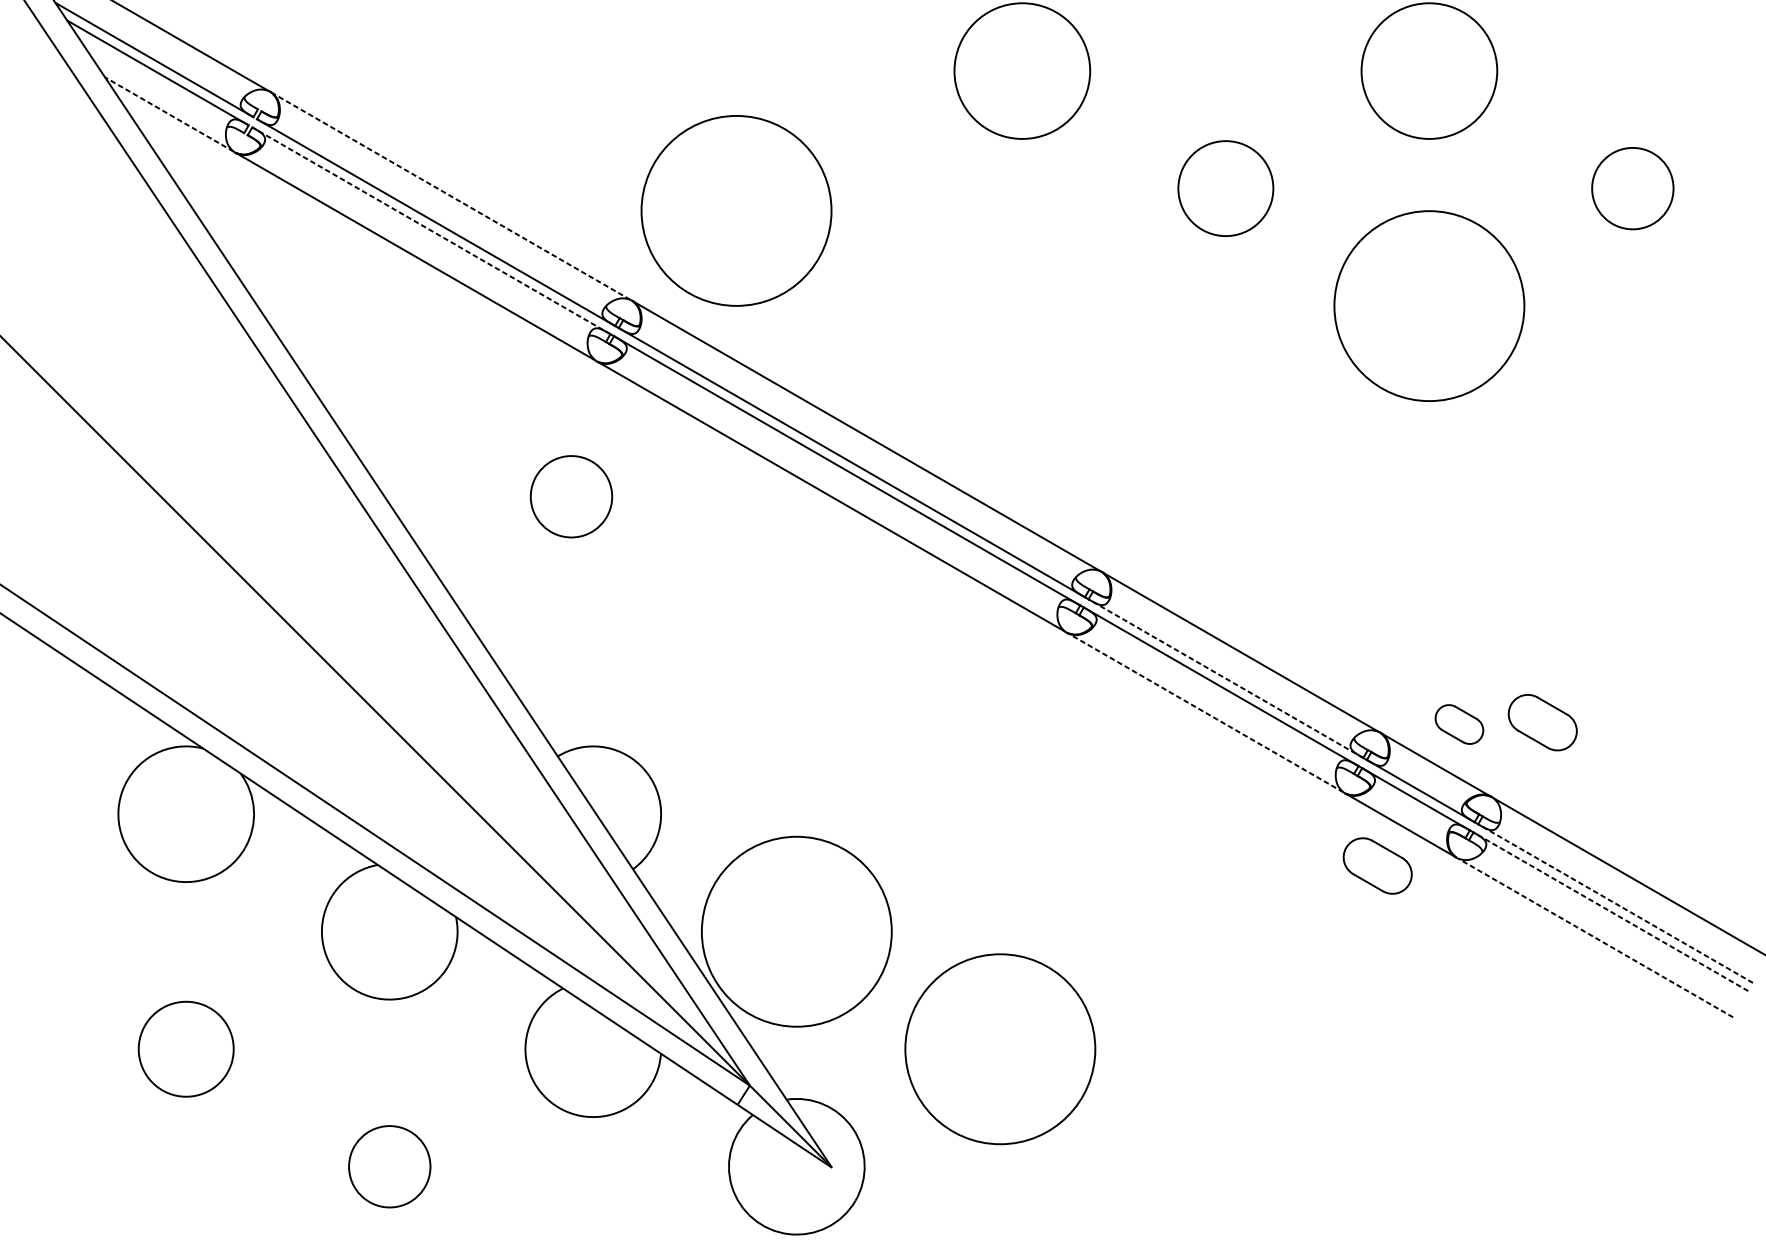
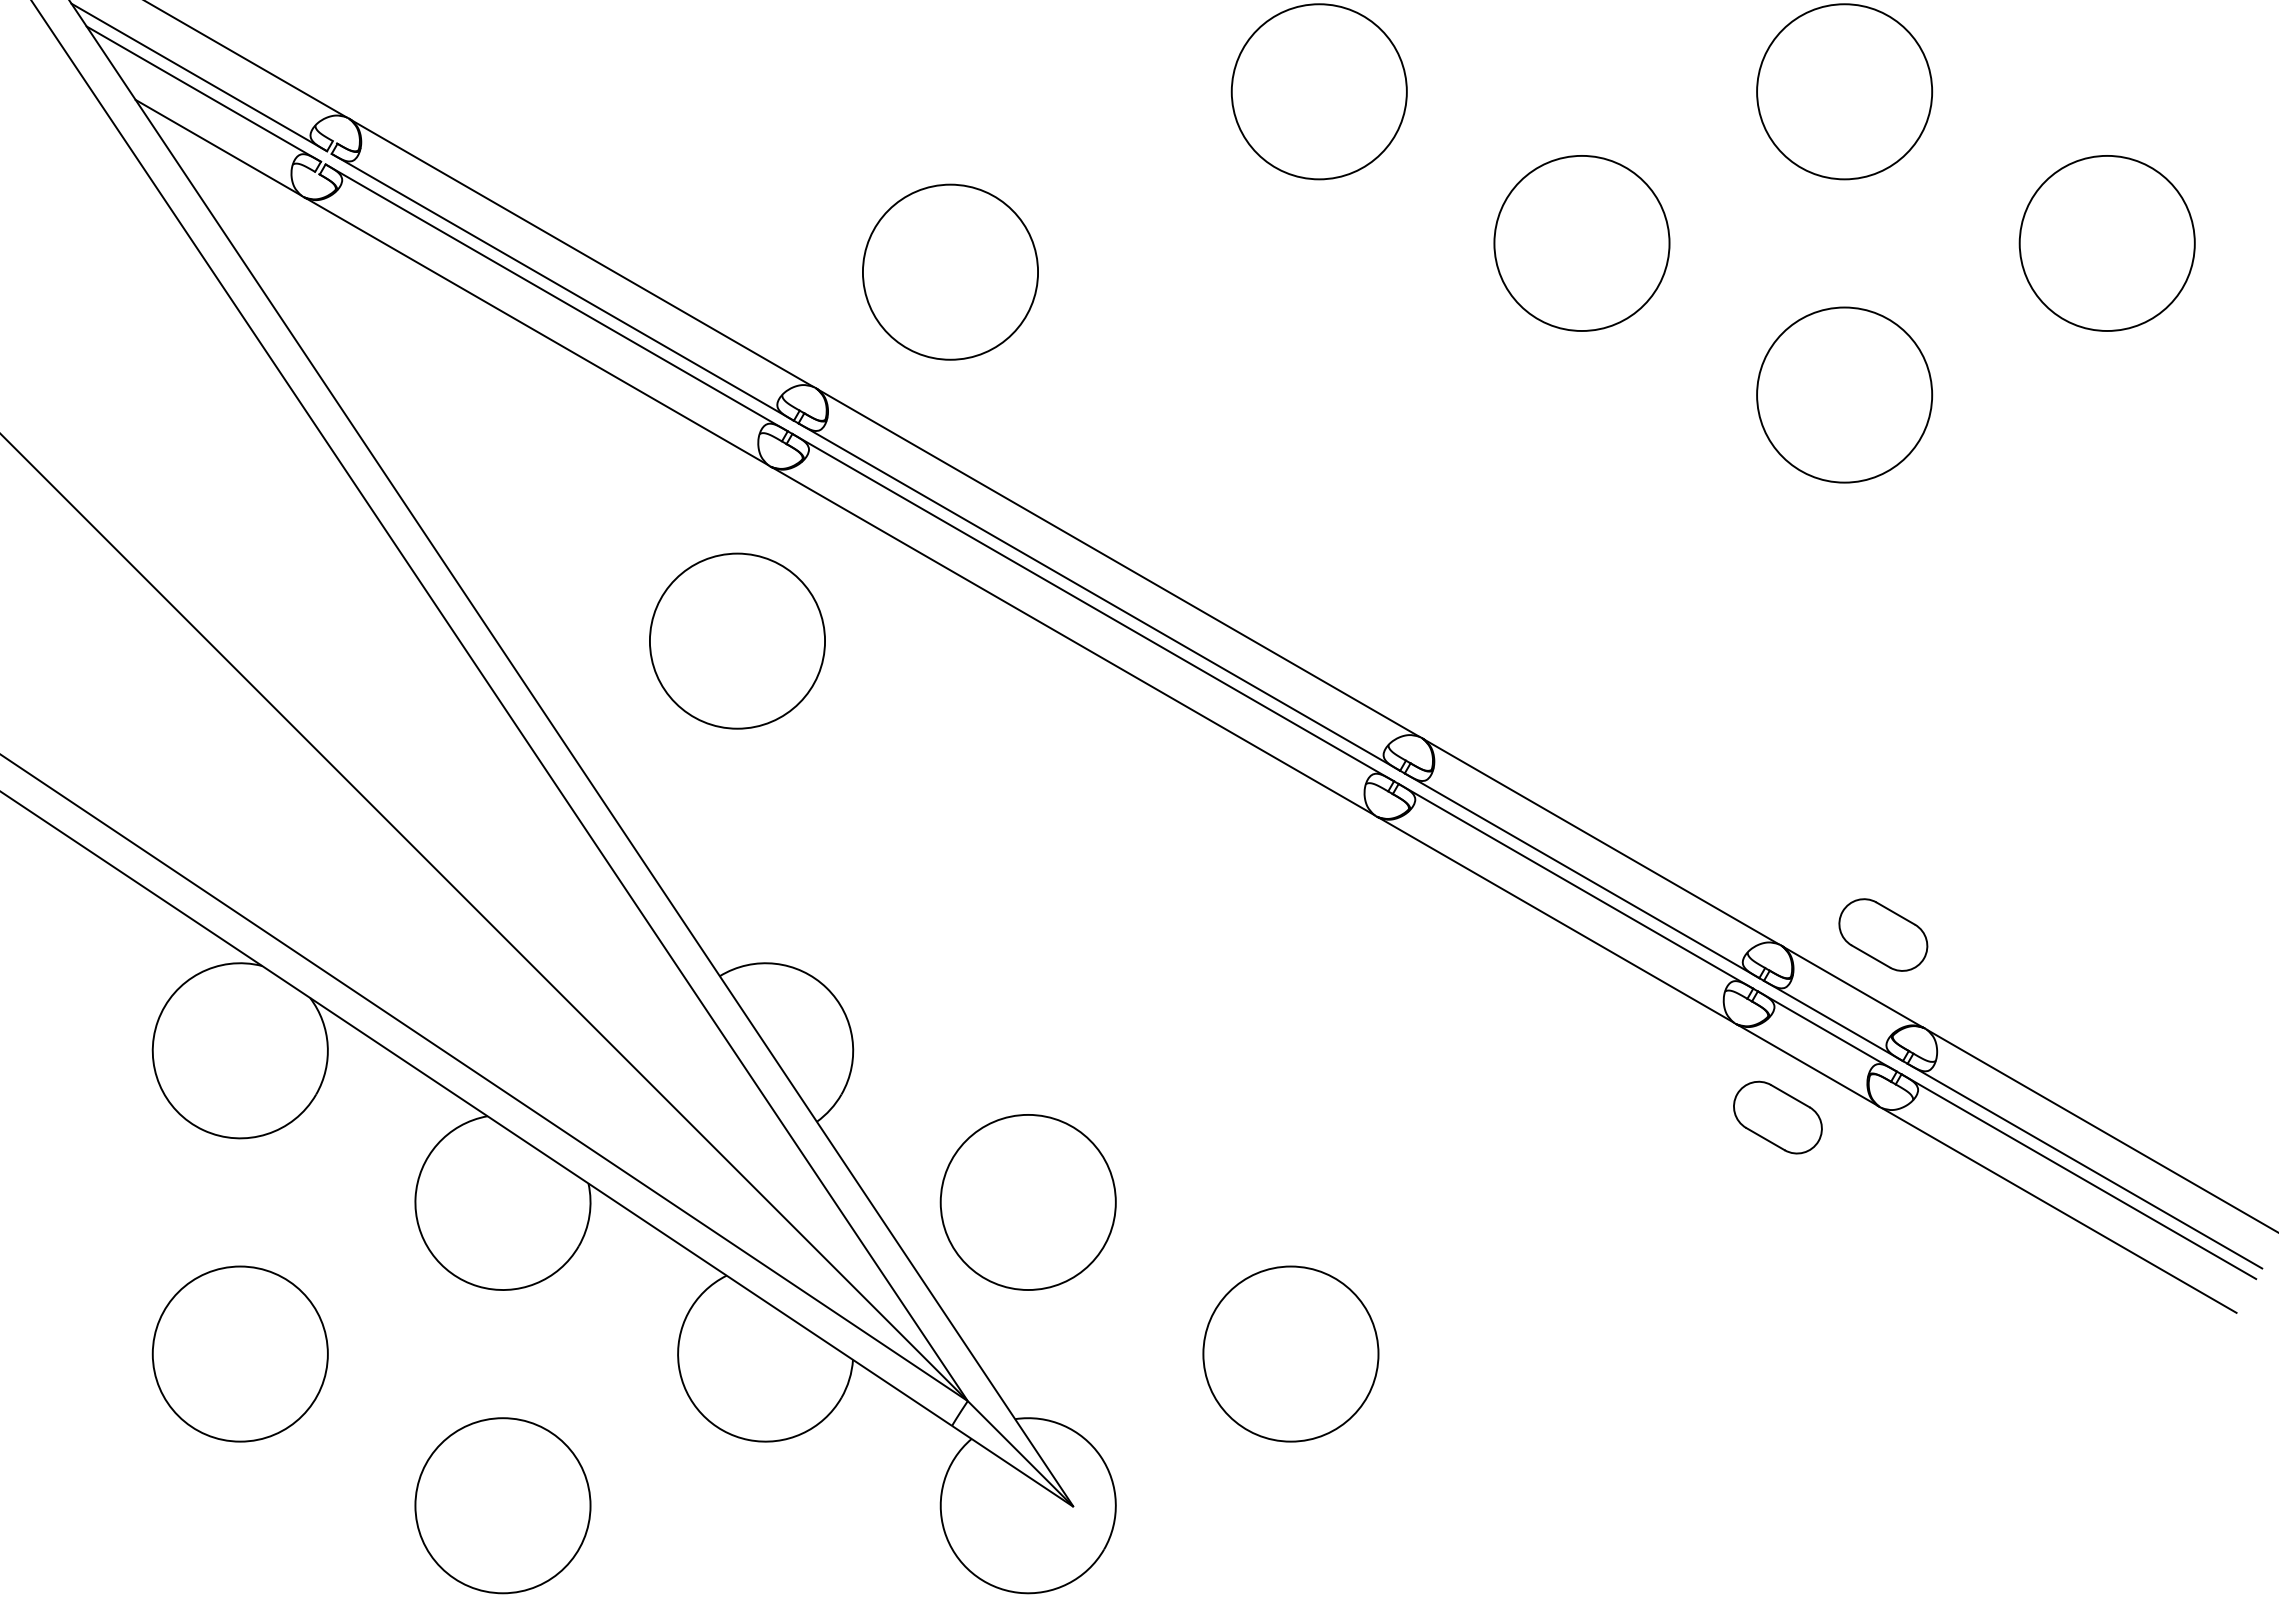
line: (169, 114) -> (218, 147), dashed -> solid
circle: (1225, 187) -> (1581, 242), size x1.43
circle: (1632, 188) -> (2106, 243), size x1.67
line: (451, 196) -> (582, 253), dashed -> solid
circle: (736, 210) -> (950, 271), size x0.71
line: (431, 230) -> (556, 297), dashed -> solid
circle: (1429, 305) -> (1844, 394), size x0.71
circle: (571, 496) -> (737, 640), size x1.67
line: (1226, 678) -> (1582, 875), dashed -> solid
line: (1206, 713) -> (1556, 920), dashed -> solid
part: (1542, 722) -> (1990, 932), removed
part: (1459, 724) -> (1883, 934), size x1.43
line: (1615, 903) -> (2084, 1166), dashed -> solid
line: (1610, 911) -> (2078, 1176), dashed -> solid
circle: (796, 931) -> (1027, 1202), size x0.71
line: (1595, 937) -> (2059, 1210), dashed -> solid
circle: (185, 1048) -> (239, 1353), size x1.43
circle: (1000, 1048) -> (1290, 1353), size x0.71
circle: (389, 1166) -> (502, 1505), size x1.67

